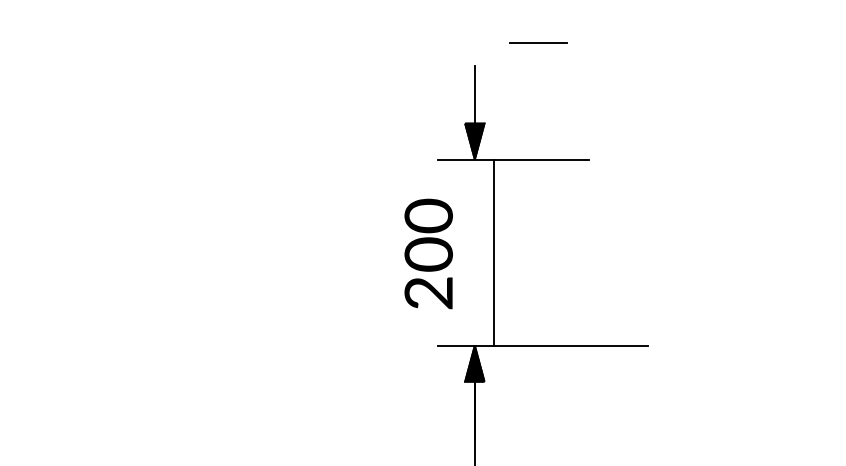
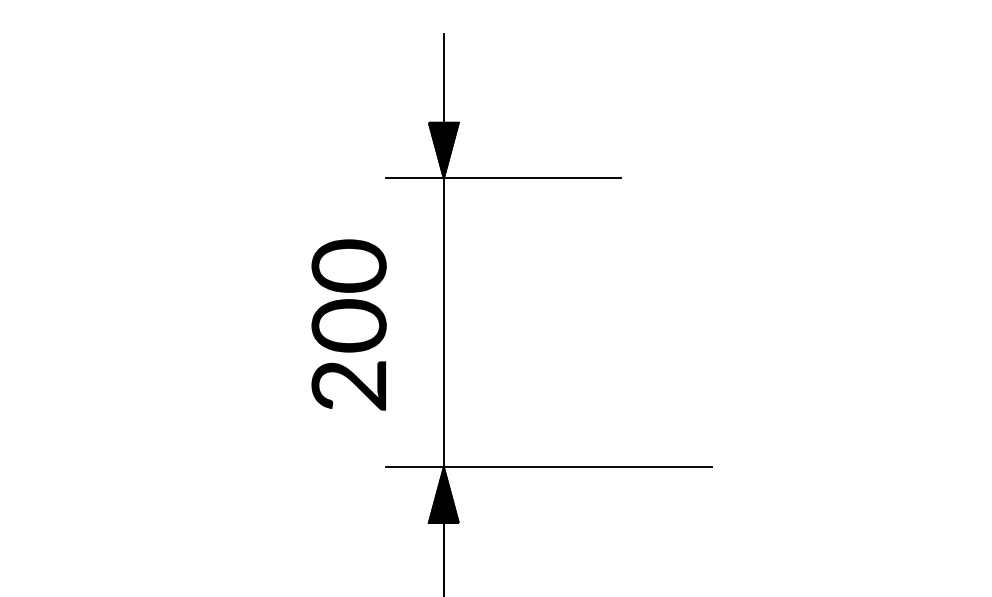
line: (493, 252) -> (443, 322), moved
text: (428, 253) -> (348, 324), moved

